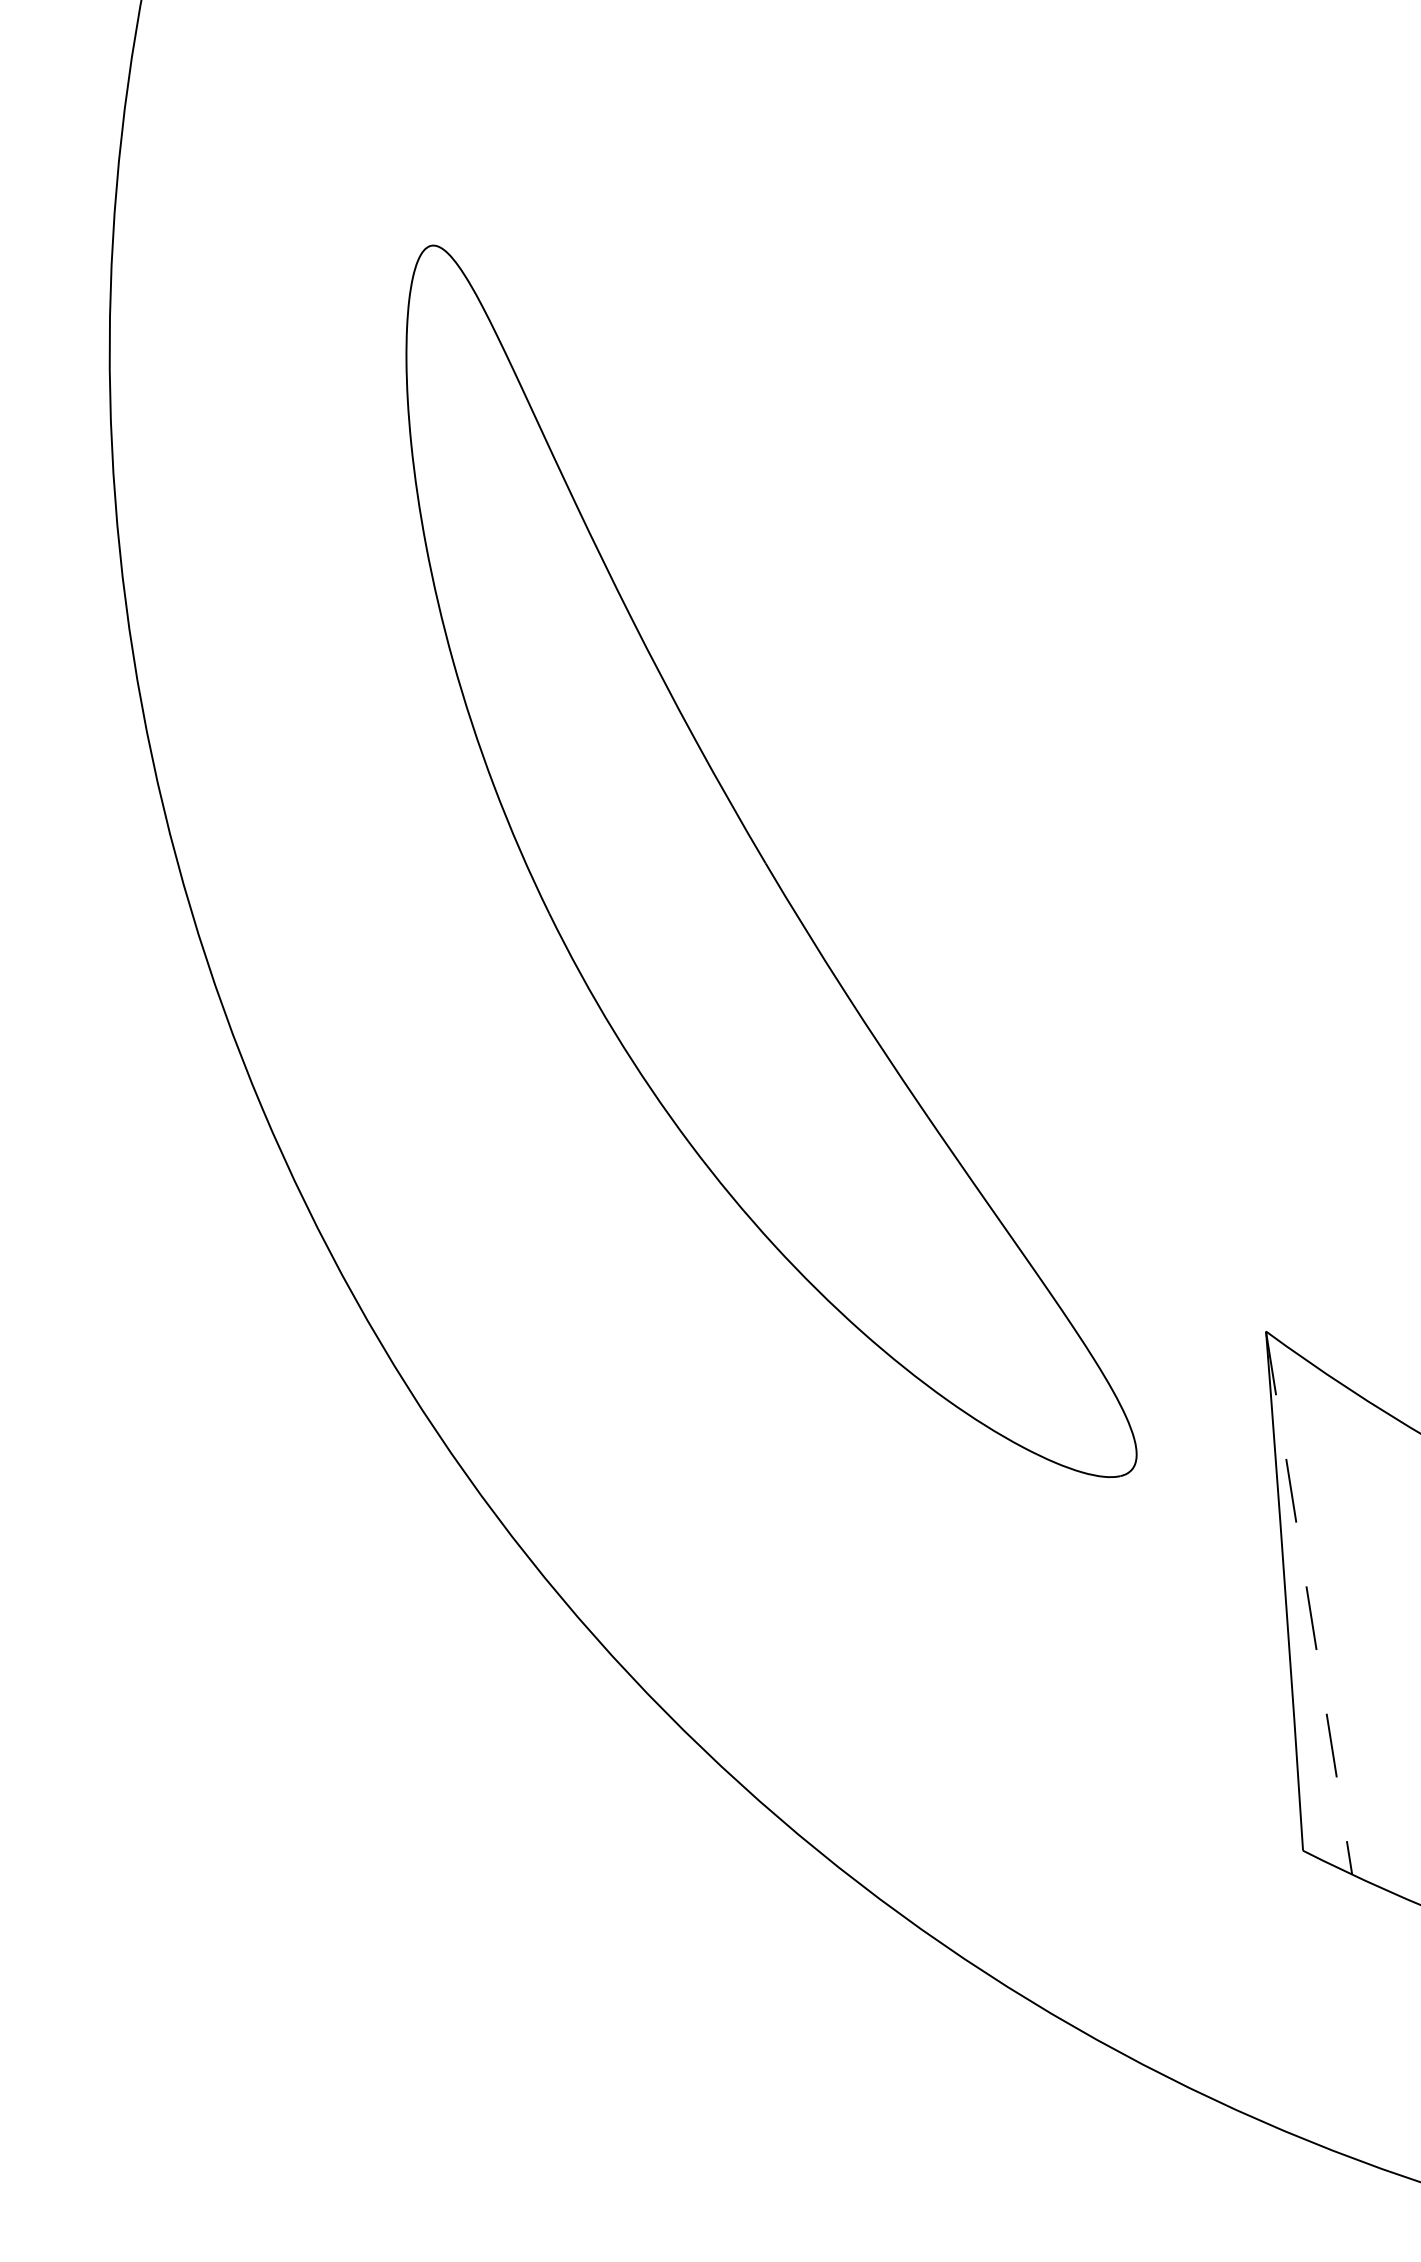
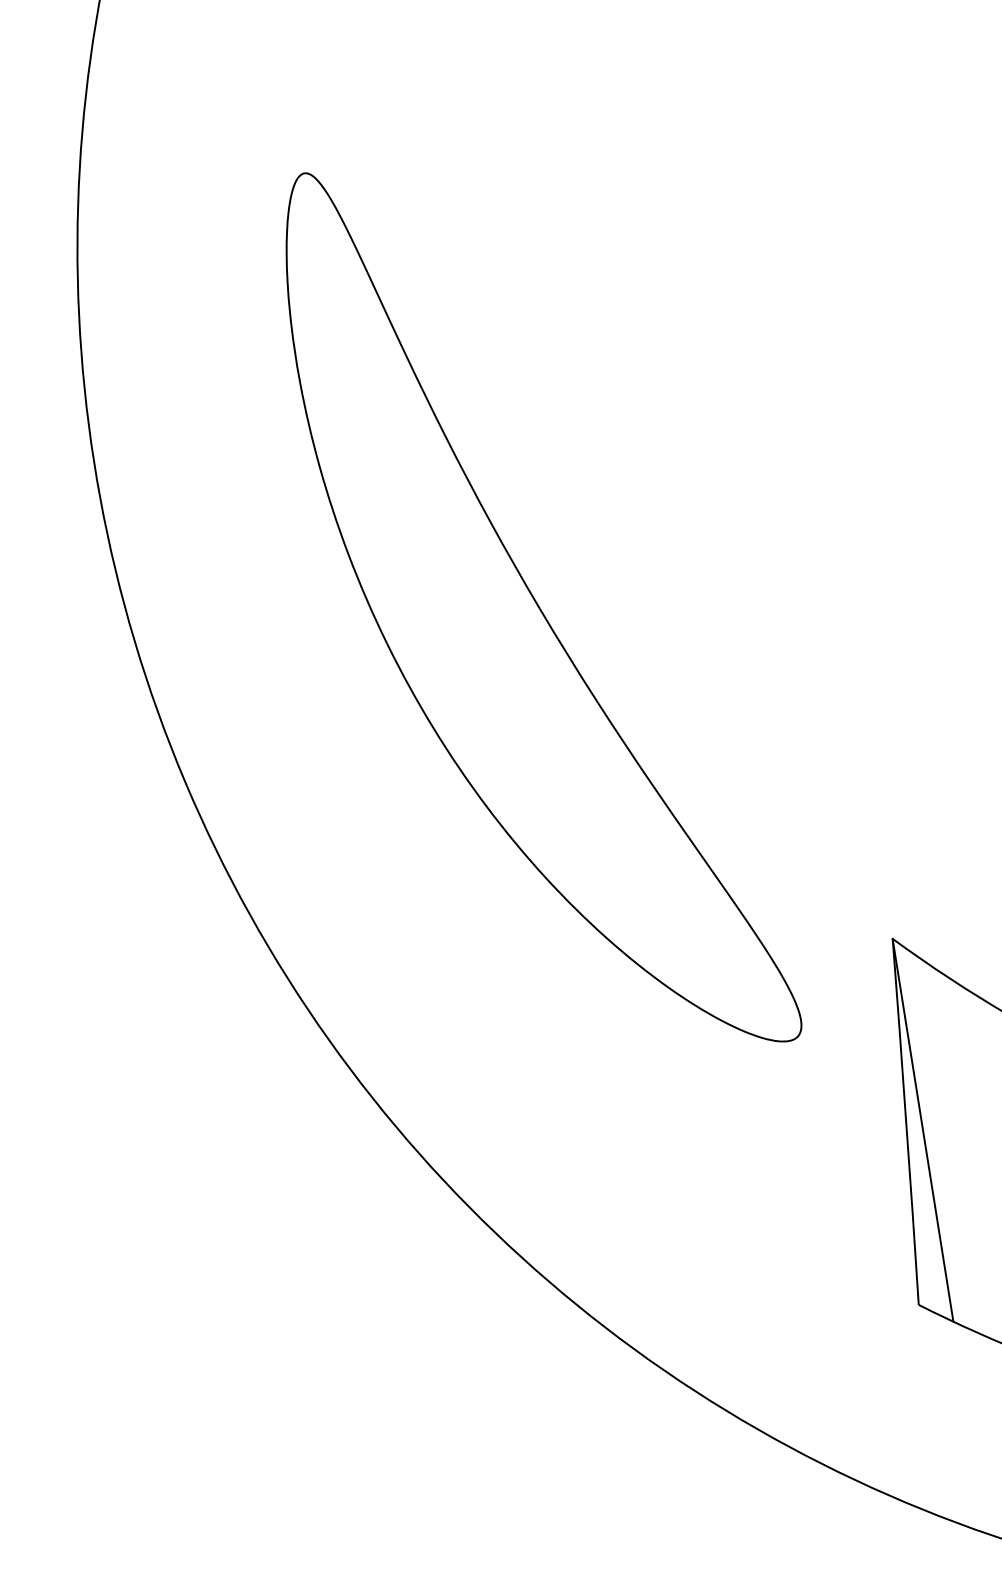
line: (1309, 1603) -> (923, 1130), dashed -> solid

